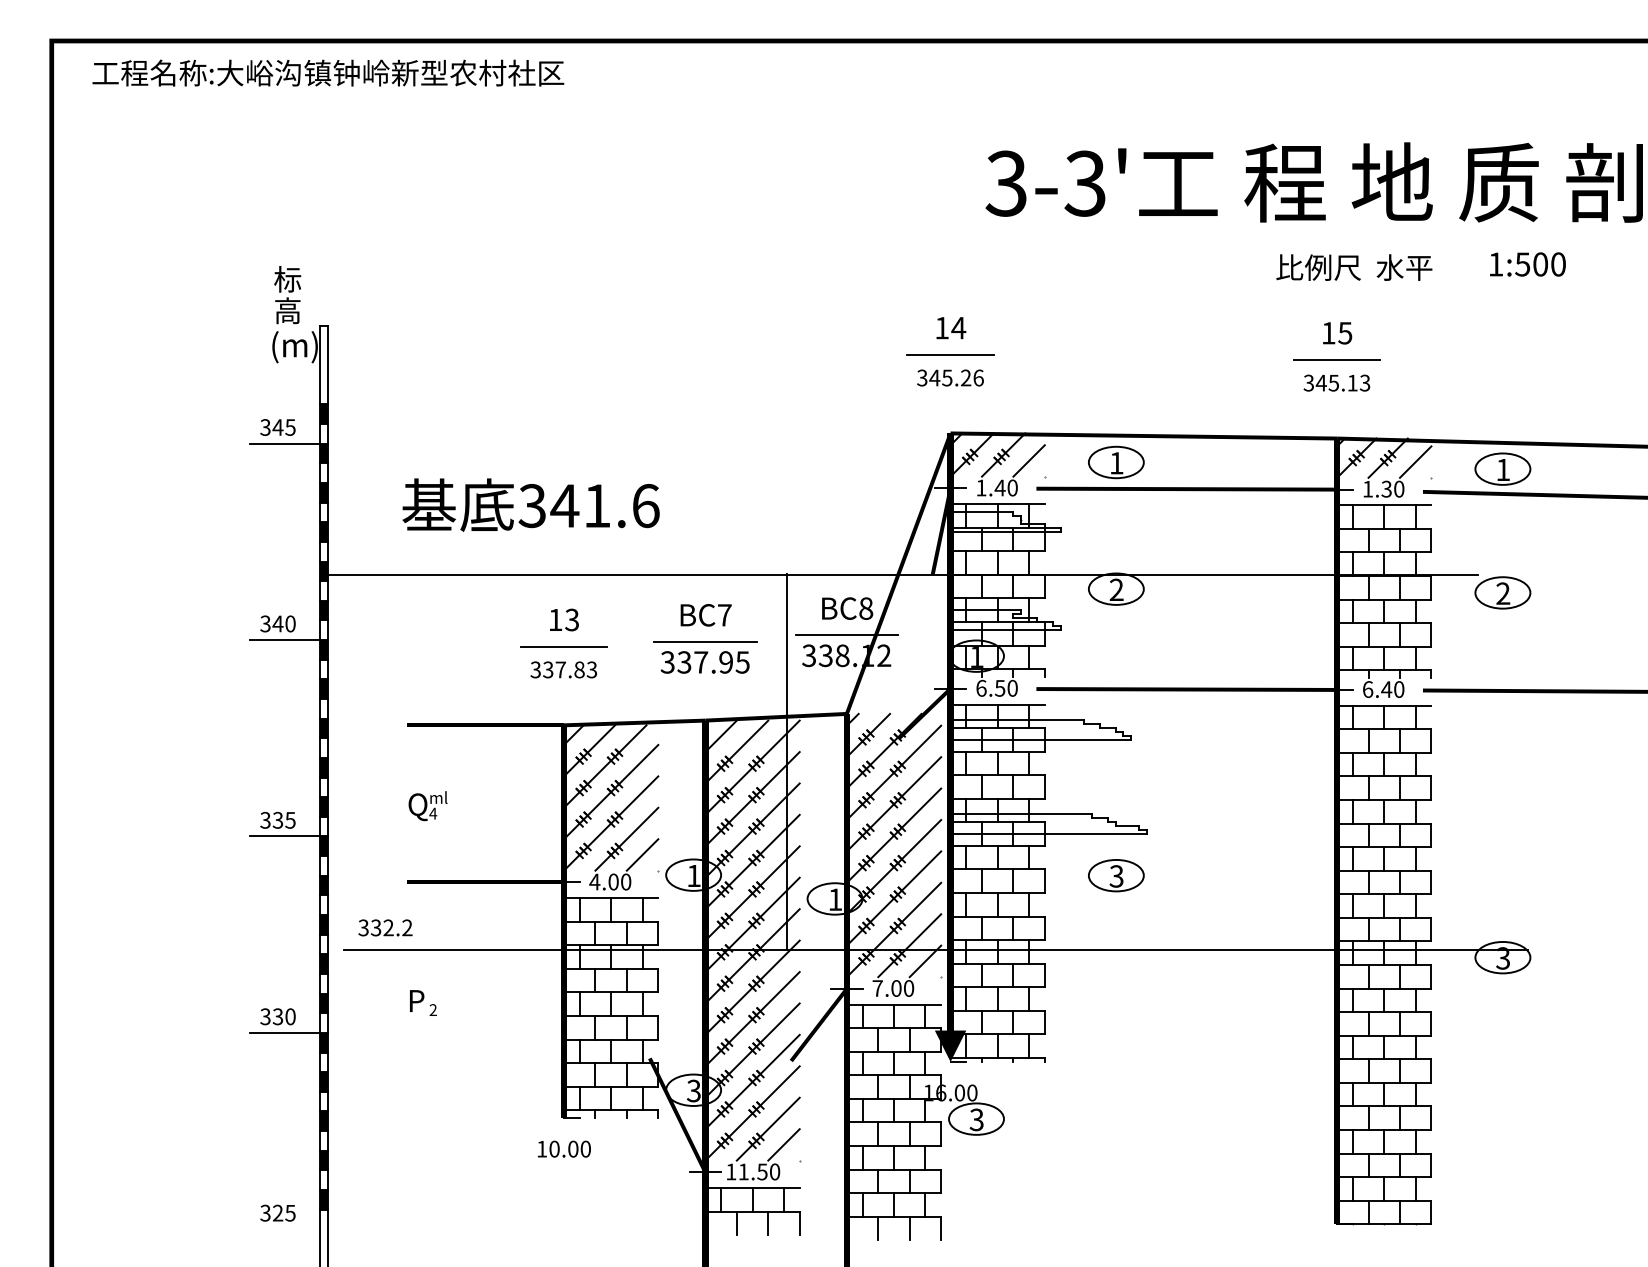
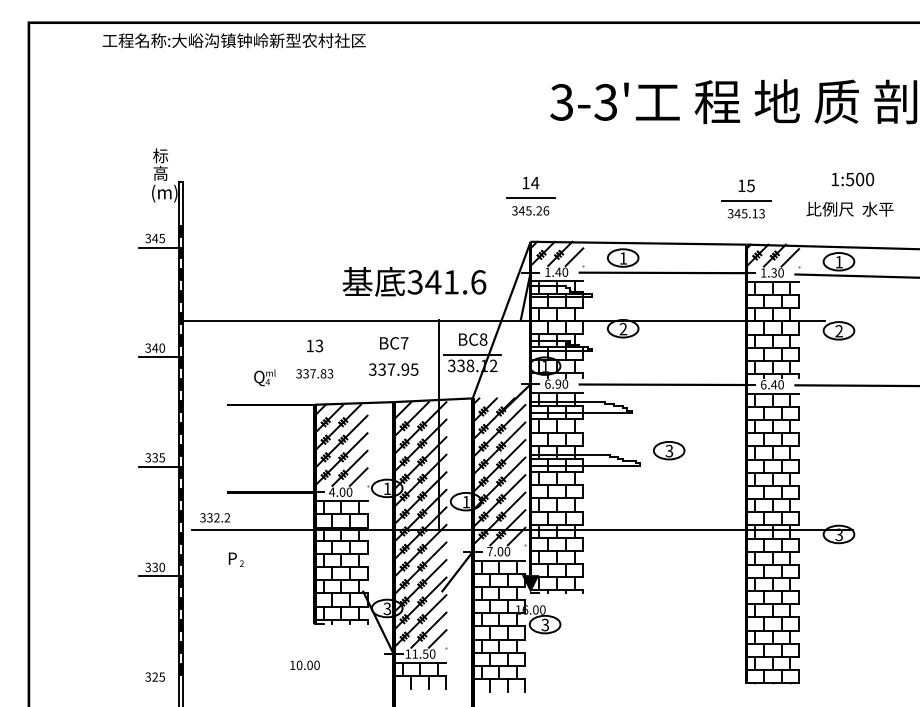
text: (326, 72) -> (233, 40), moved
text: (1527, 264) -> (852, 179), moved
text: (1353, 266) -> (849, 208), moved
text: (531, 504) -> (414, 281), moved
line: (704, 642) -> (393, 358), removed
line: (563, 646) -> (314, 360), removed
text: (1000, 687) -> (558, 383), 6.50 -> 6.90
text: (427, 805) -> (264, 377), moved
part: (1116, 875) -> (669, 450), moved
text: (563, 1149) -> (304, 665), moved

